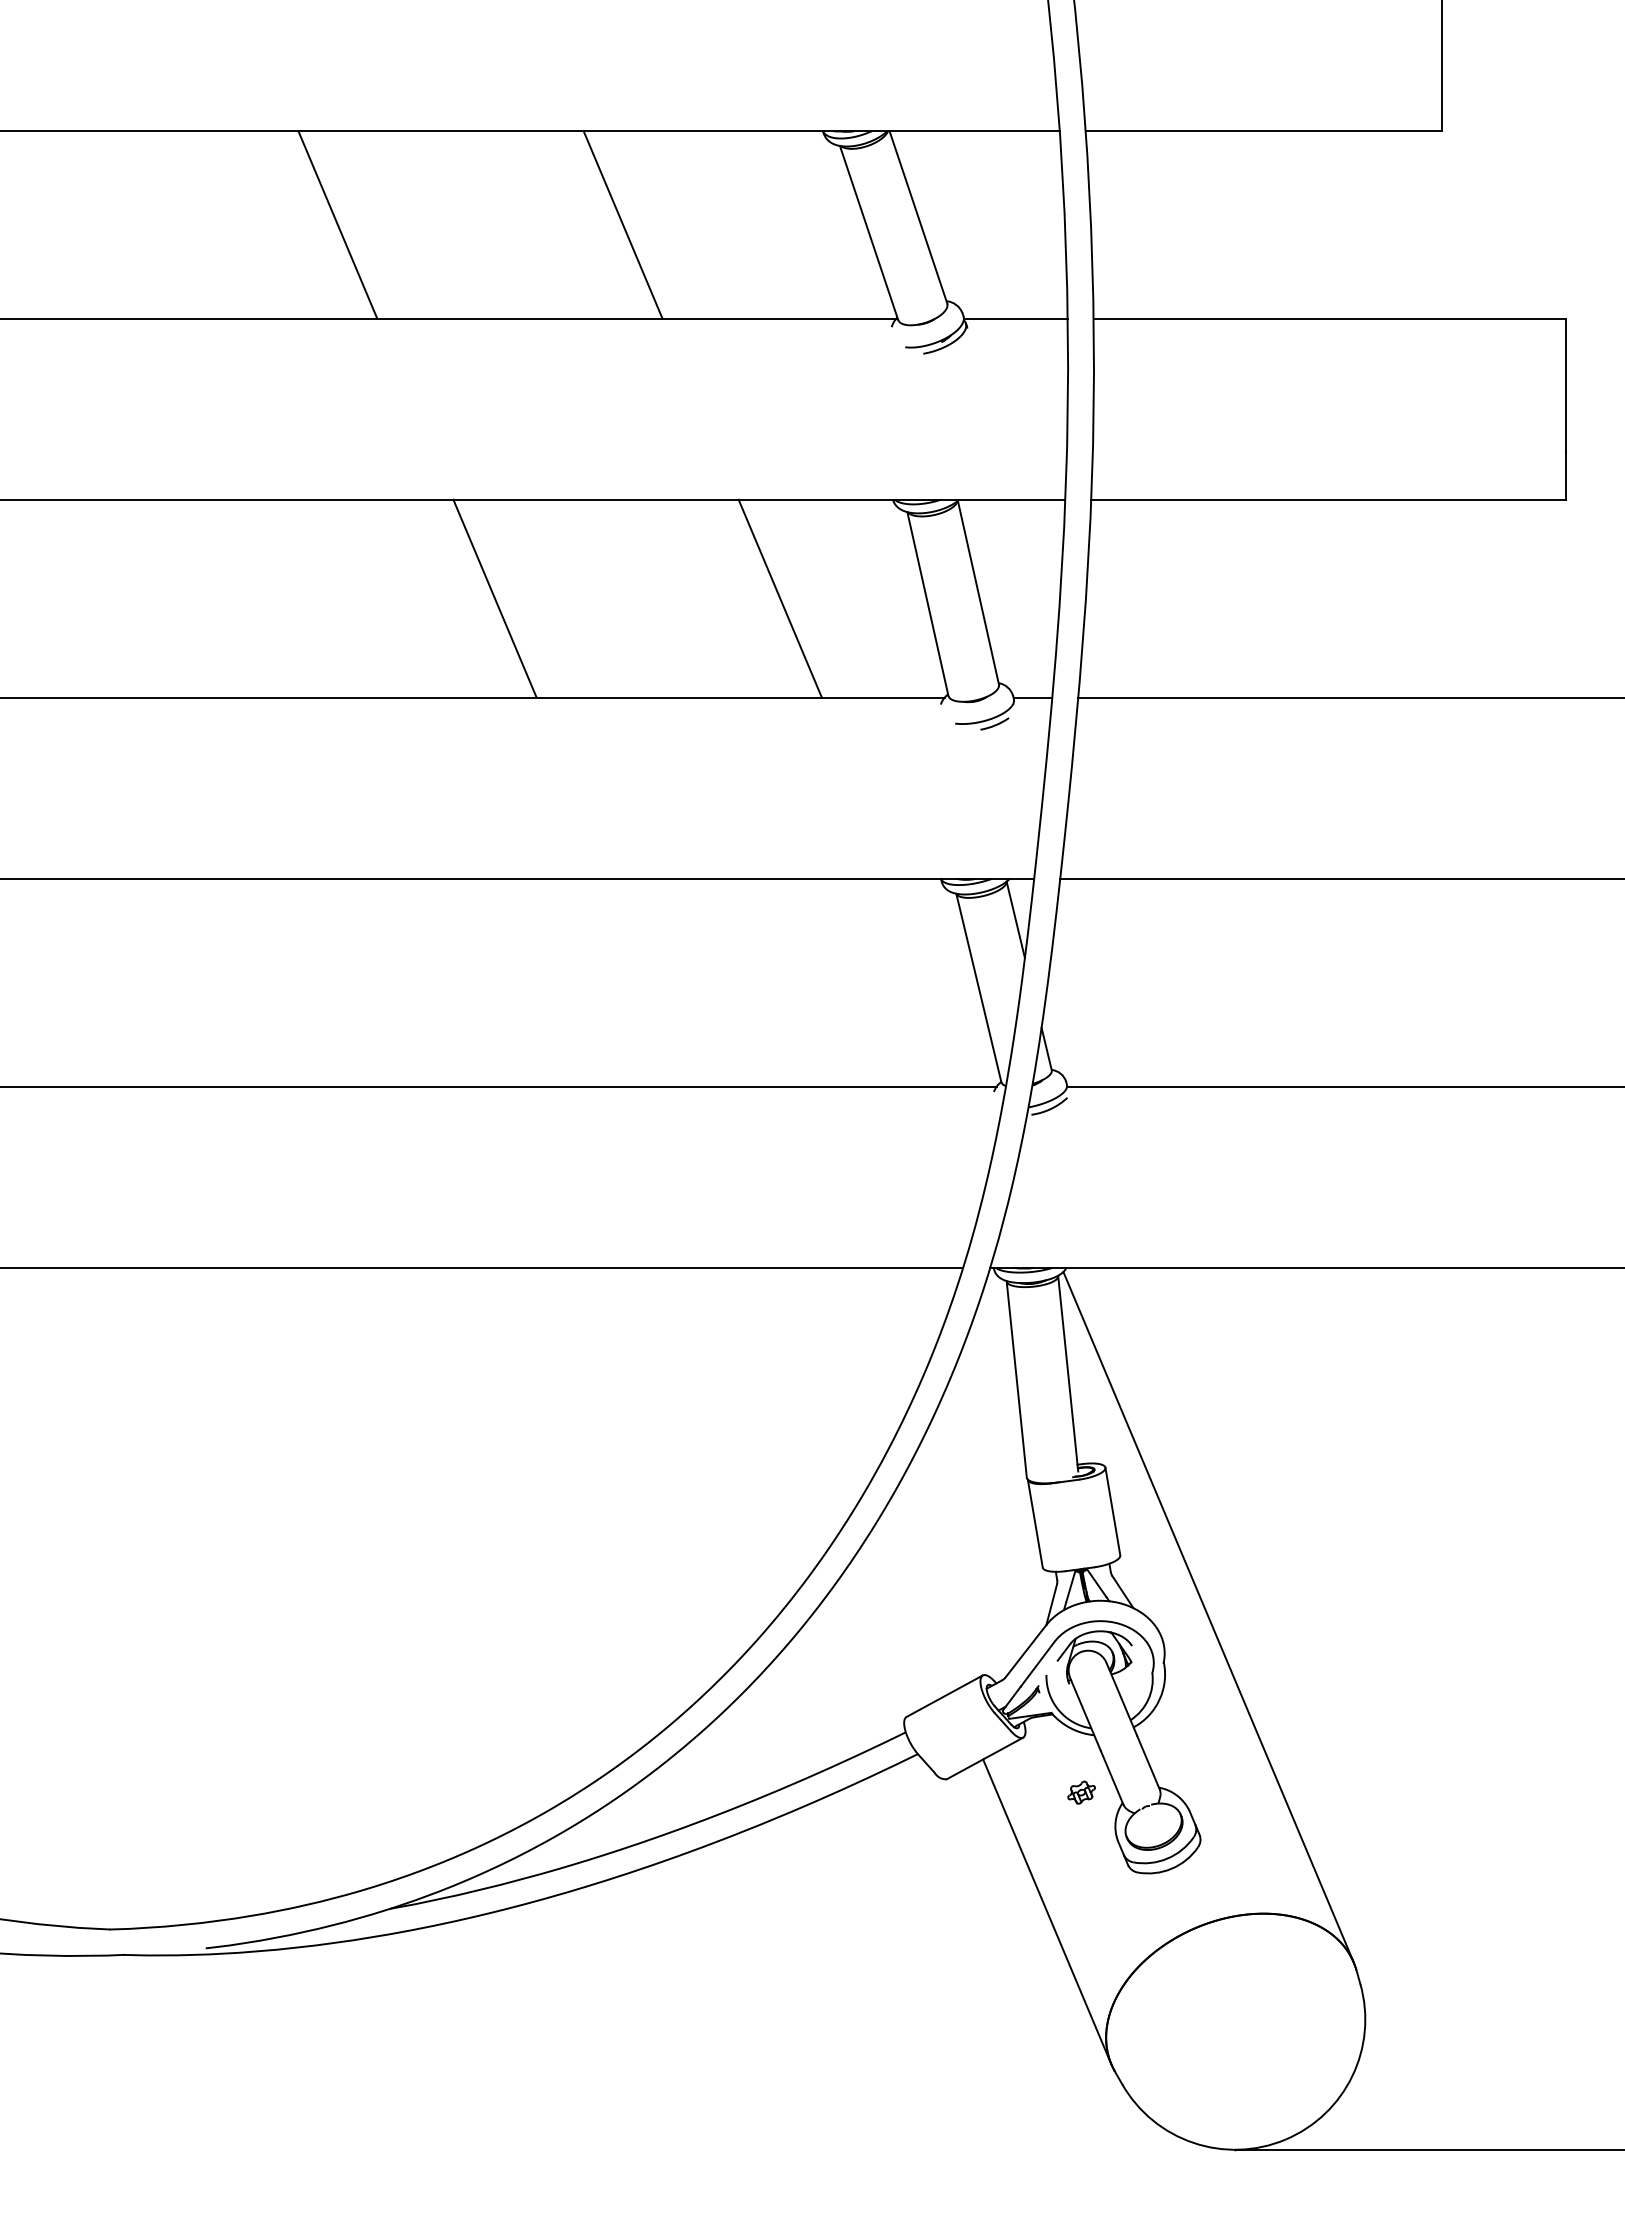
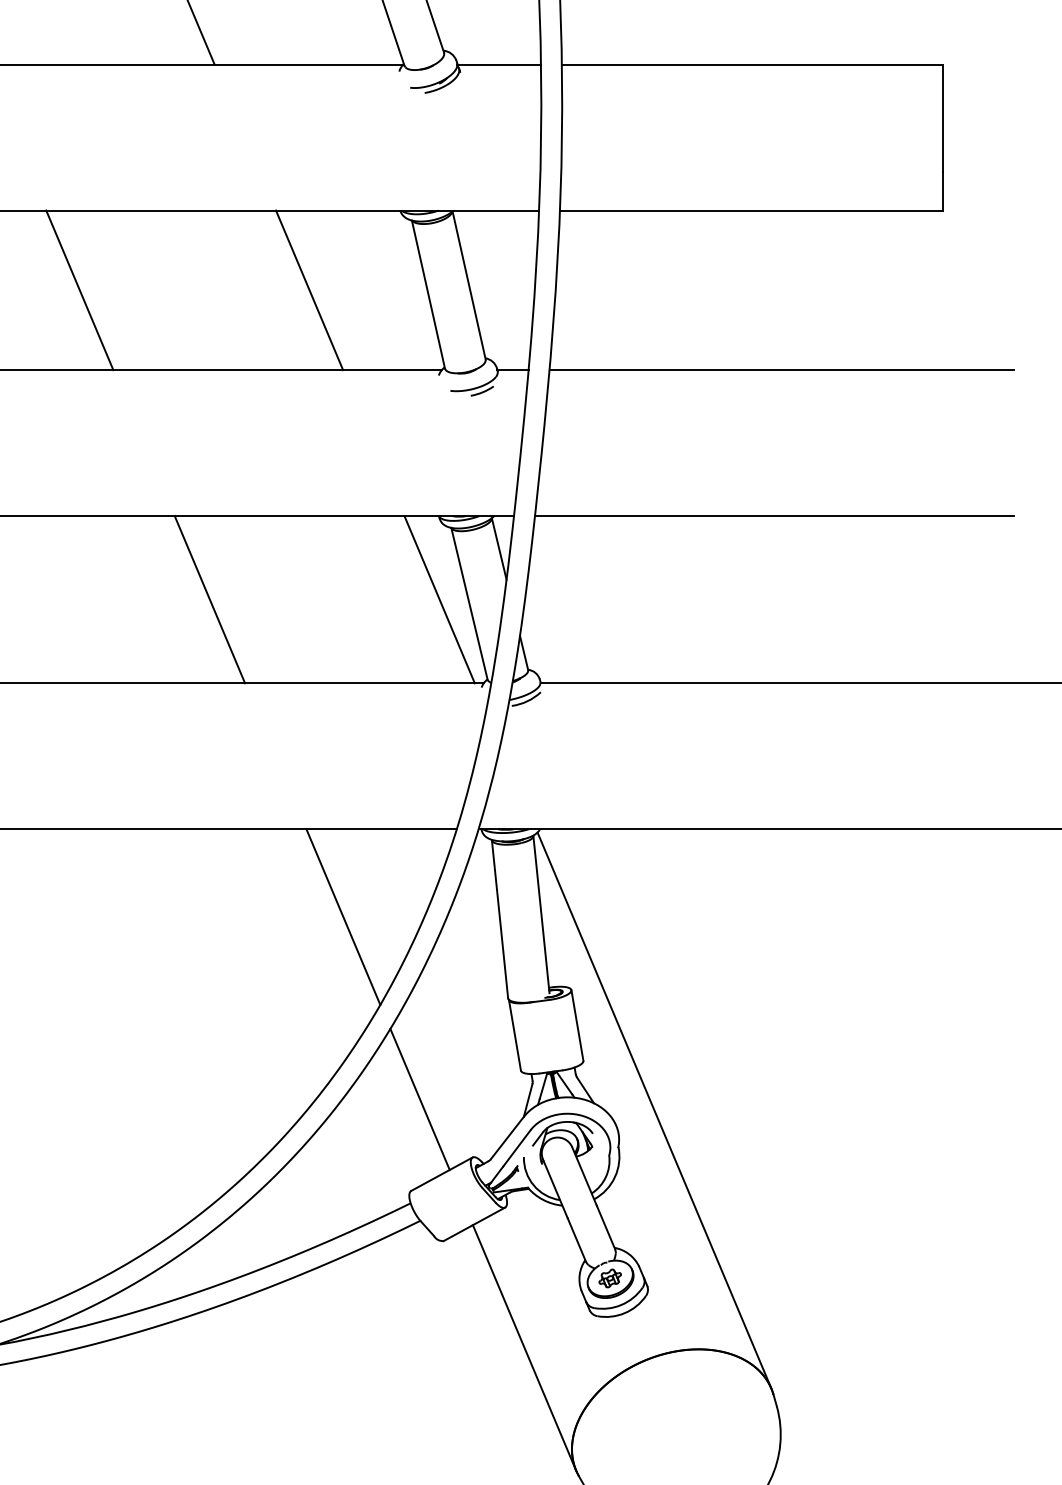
line: (656, 982) -> (209, 599), added
line: (941, 982) -> (439, 599), added
line: (822, 1376) -> (343, 916), added
line: (917, 1602) -> (420, 1098), added
part: (1081, 1792) -> (610, 1278), moved

